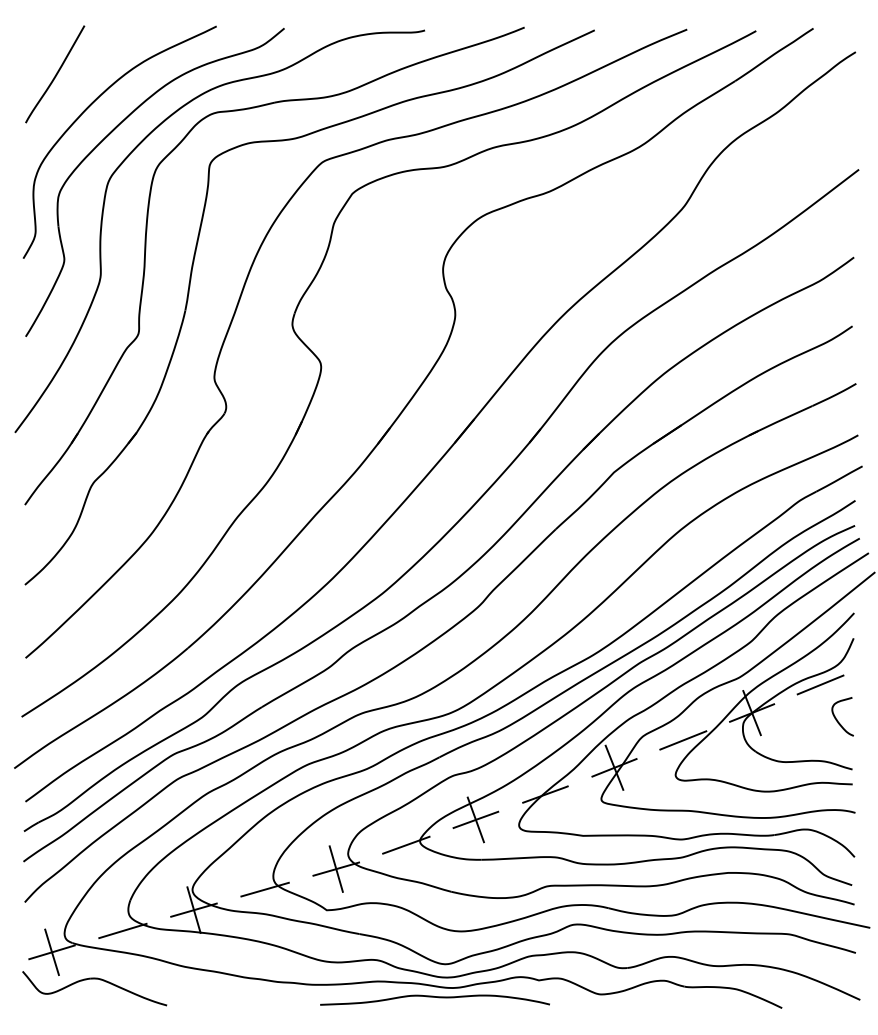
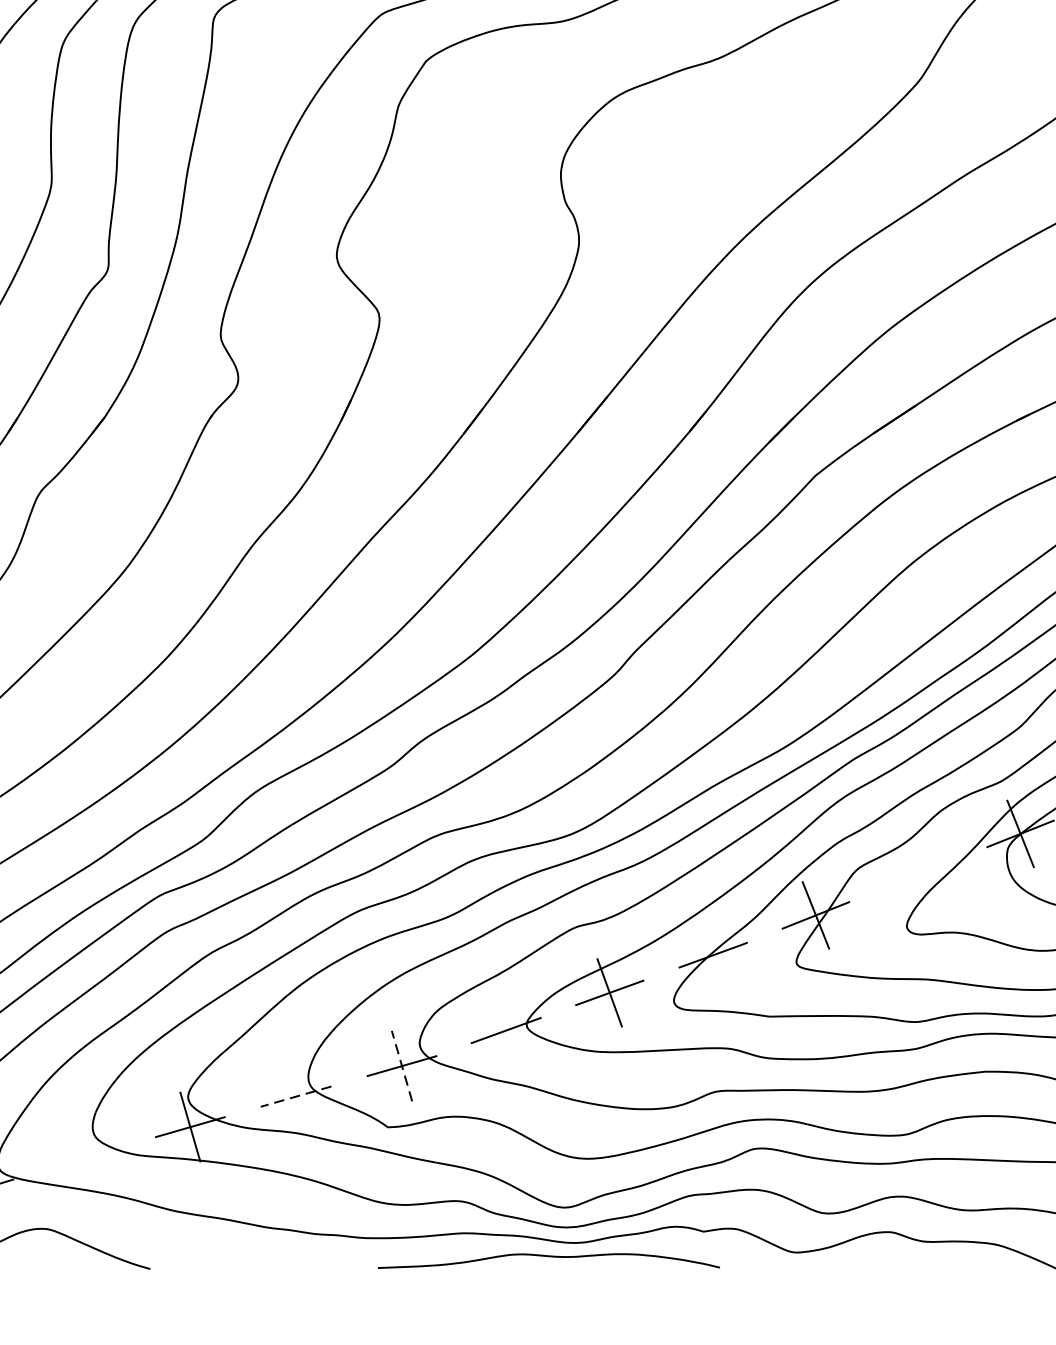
line: (683, 740) -> (918, 874), removed
line: (336, 869) -> (402, 1066), solid -> dashed
line: (265, 889) -> (296, 1096), solid -> dashed
line: (122, 930) -> (83, 1157), removed

